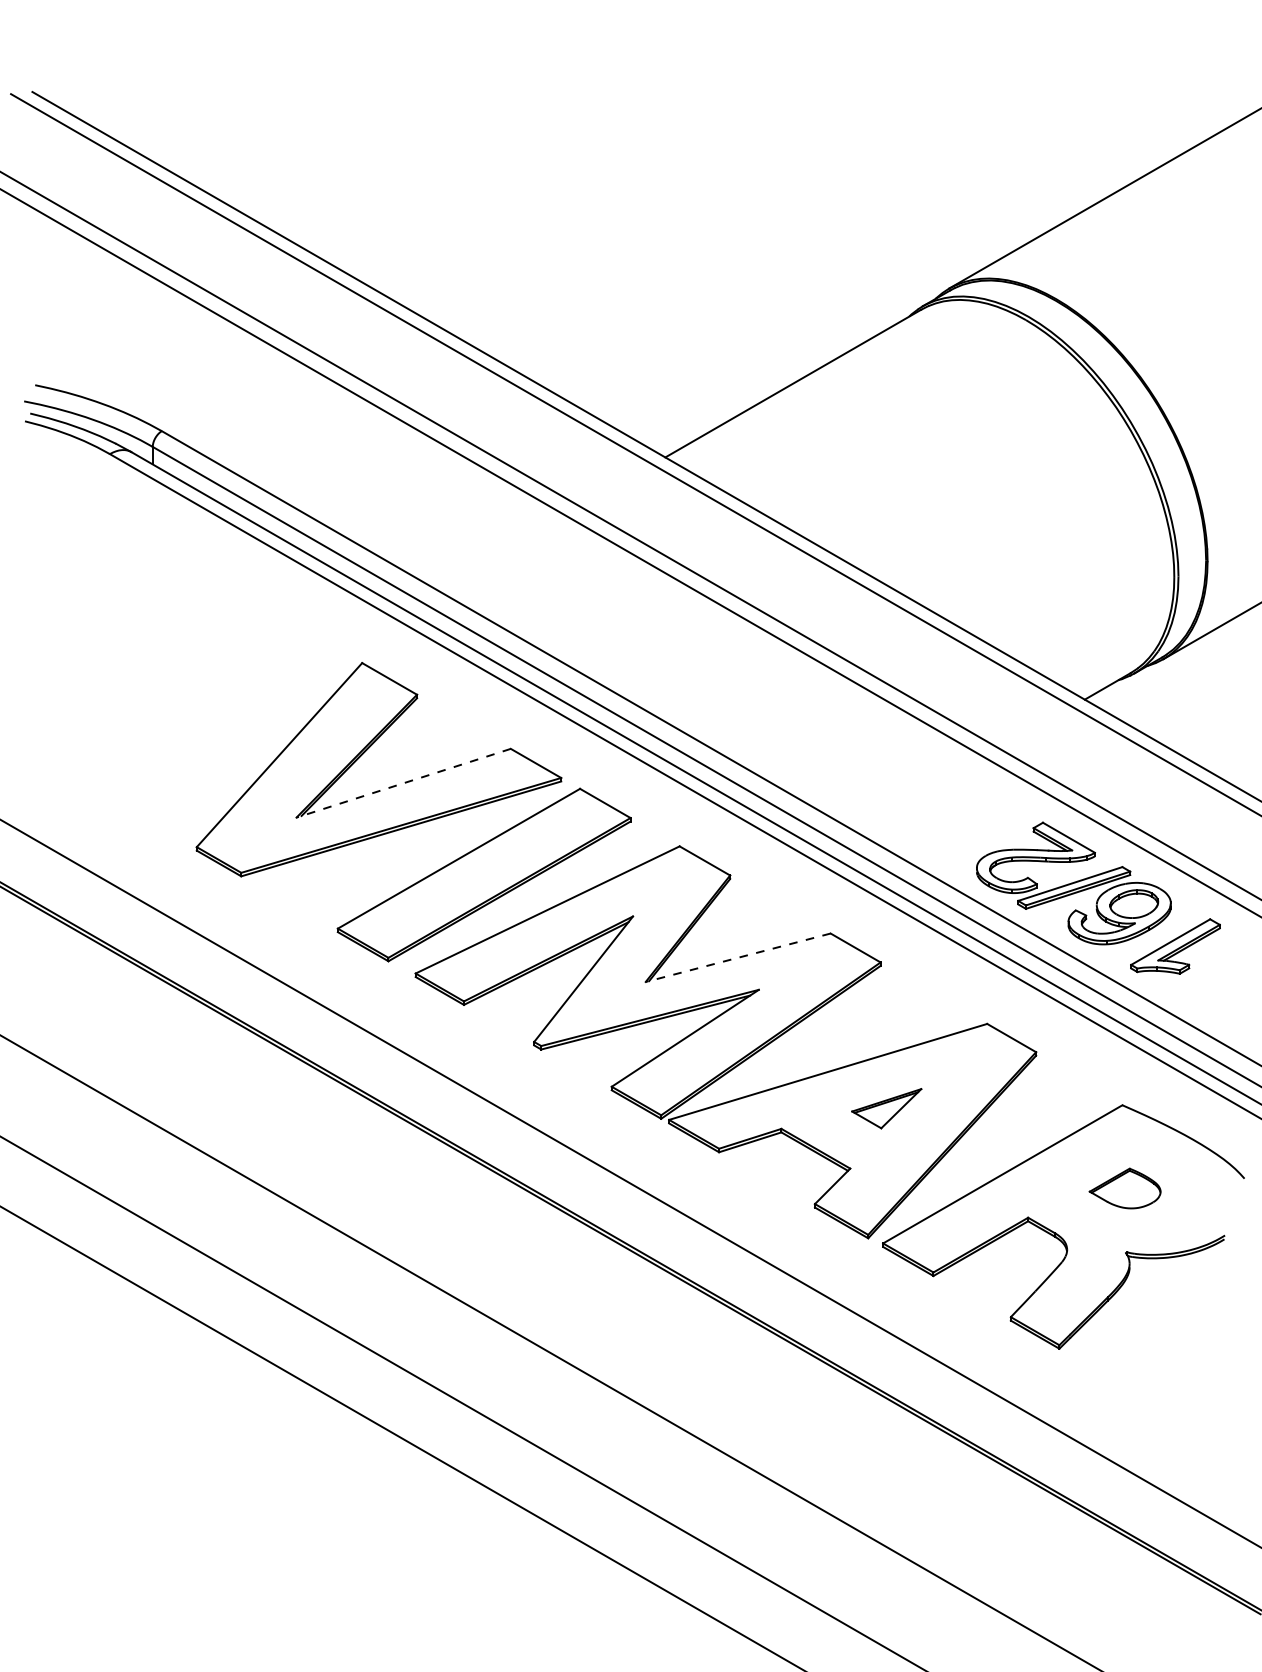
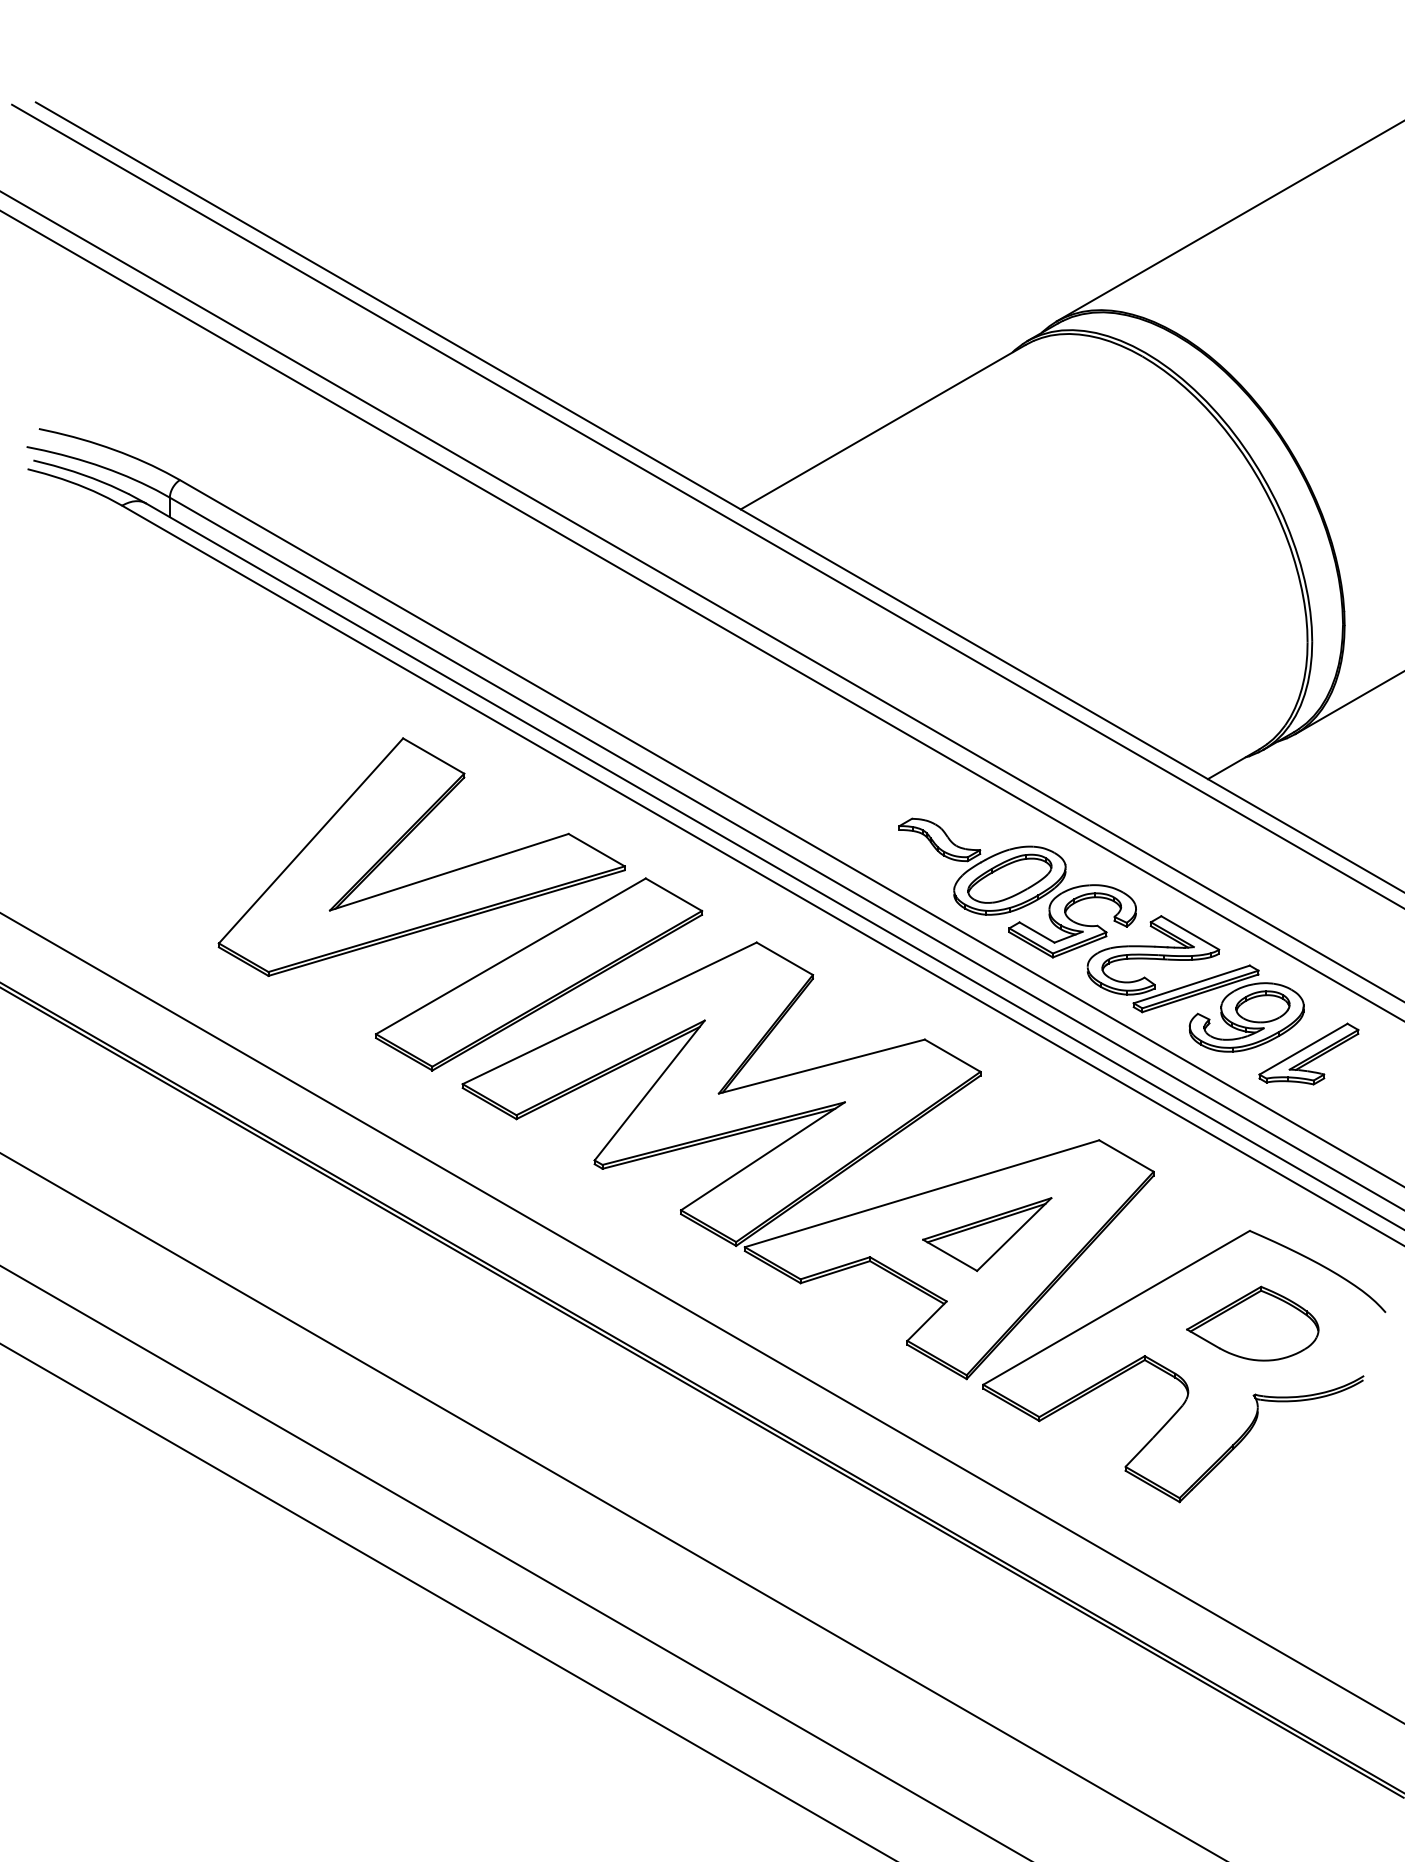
line: (402, 783) -> (448, 872), dashed -> solid
part: (913, 796) -> (1017, 887), added
line: (737, 957) -> (821, 1066), dashed -> solid
part: (886, 1108) -> (987, 1234), size x1.67
part: (1124, 1188) -> (1252, 1323), size x1.67

